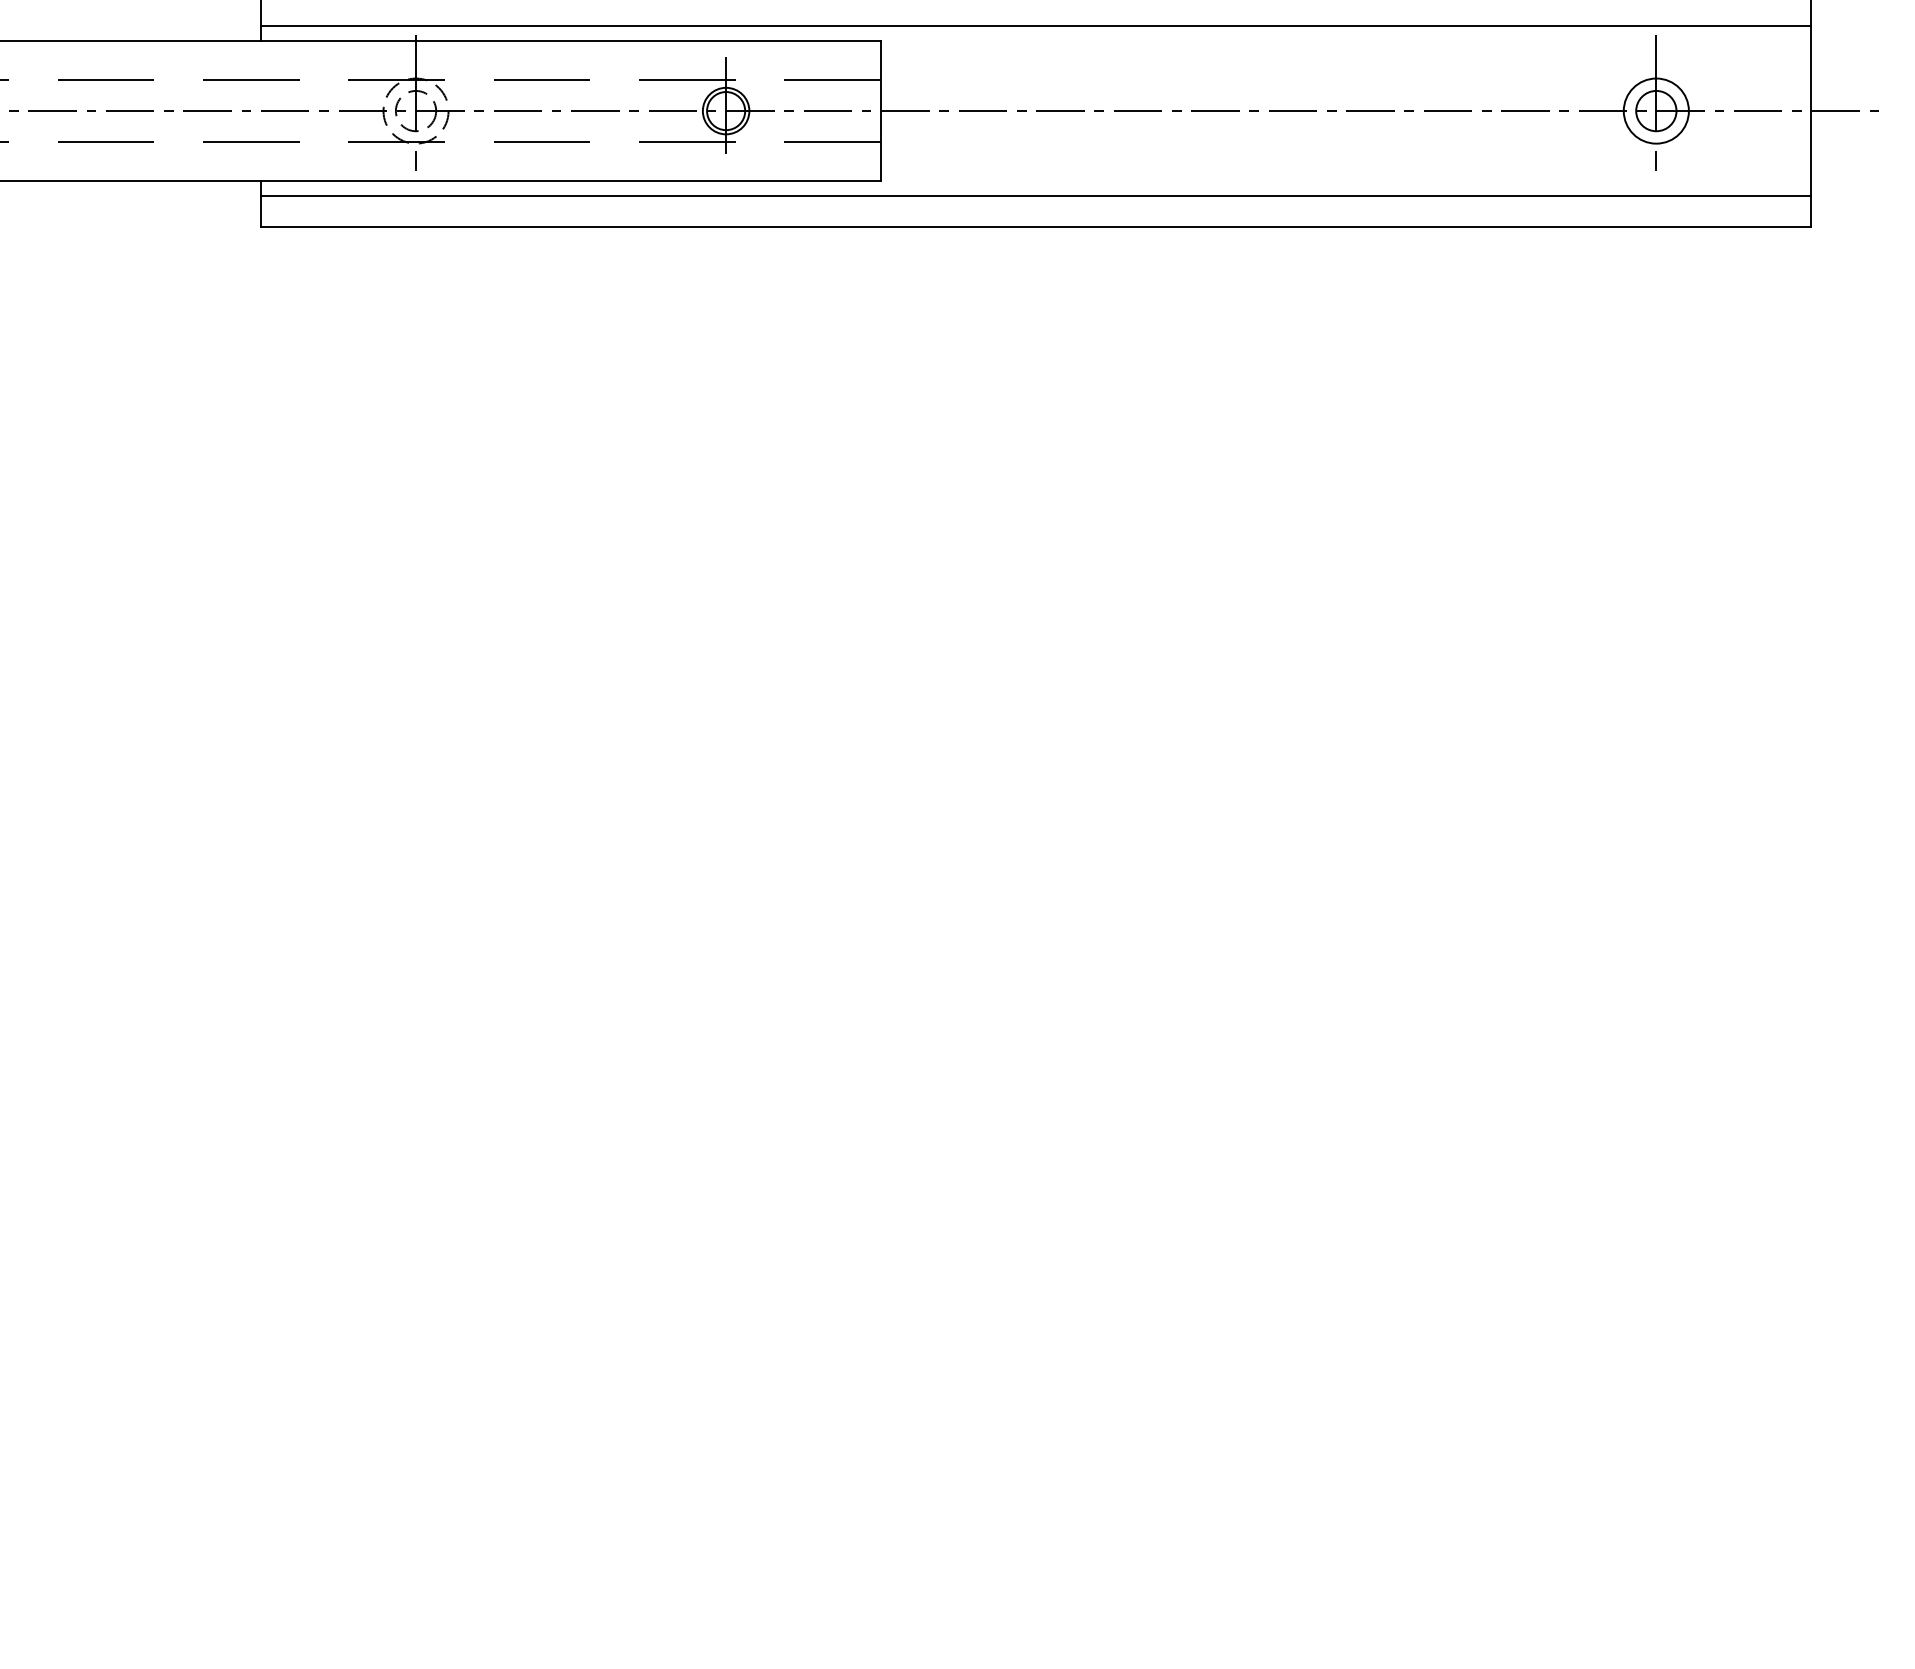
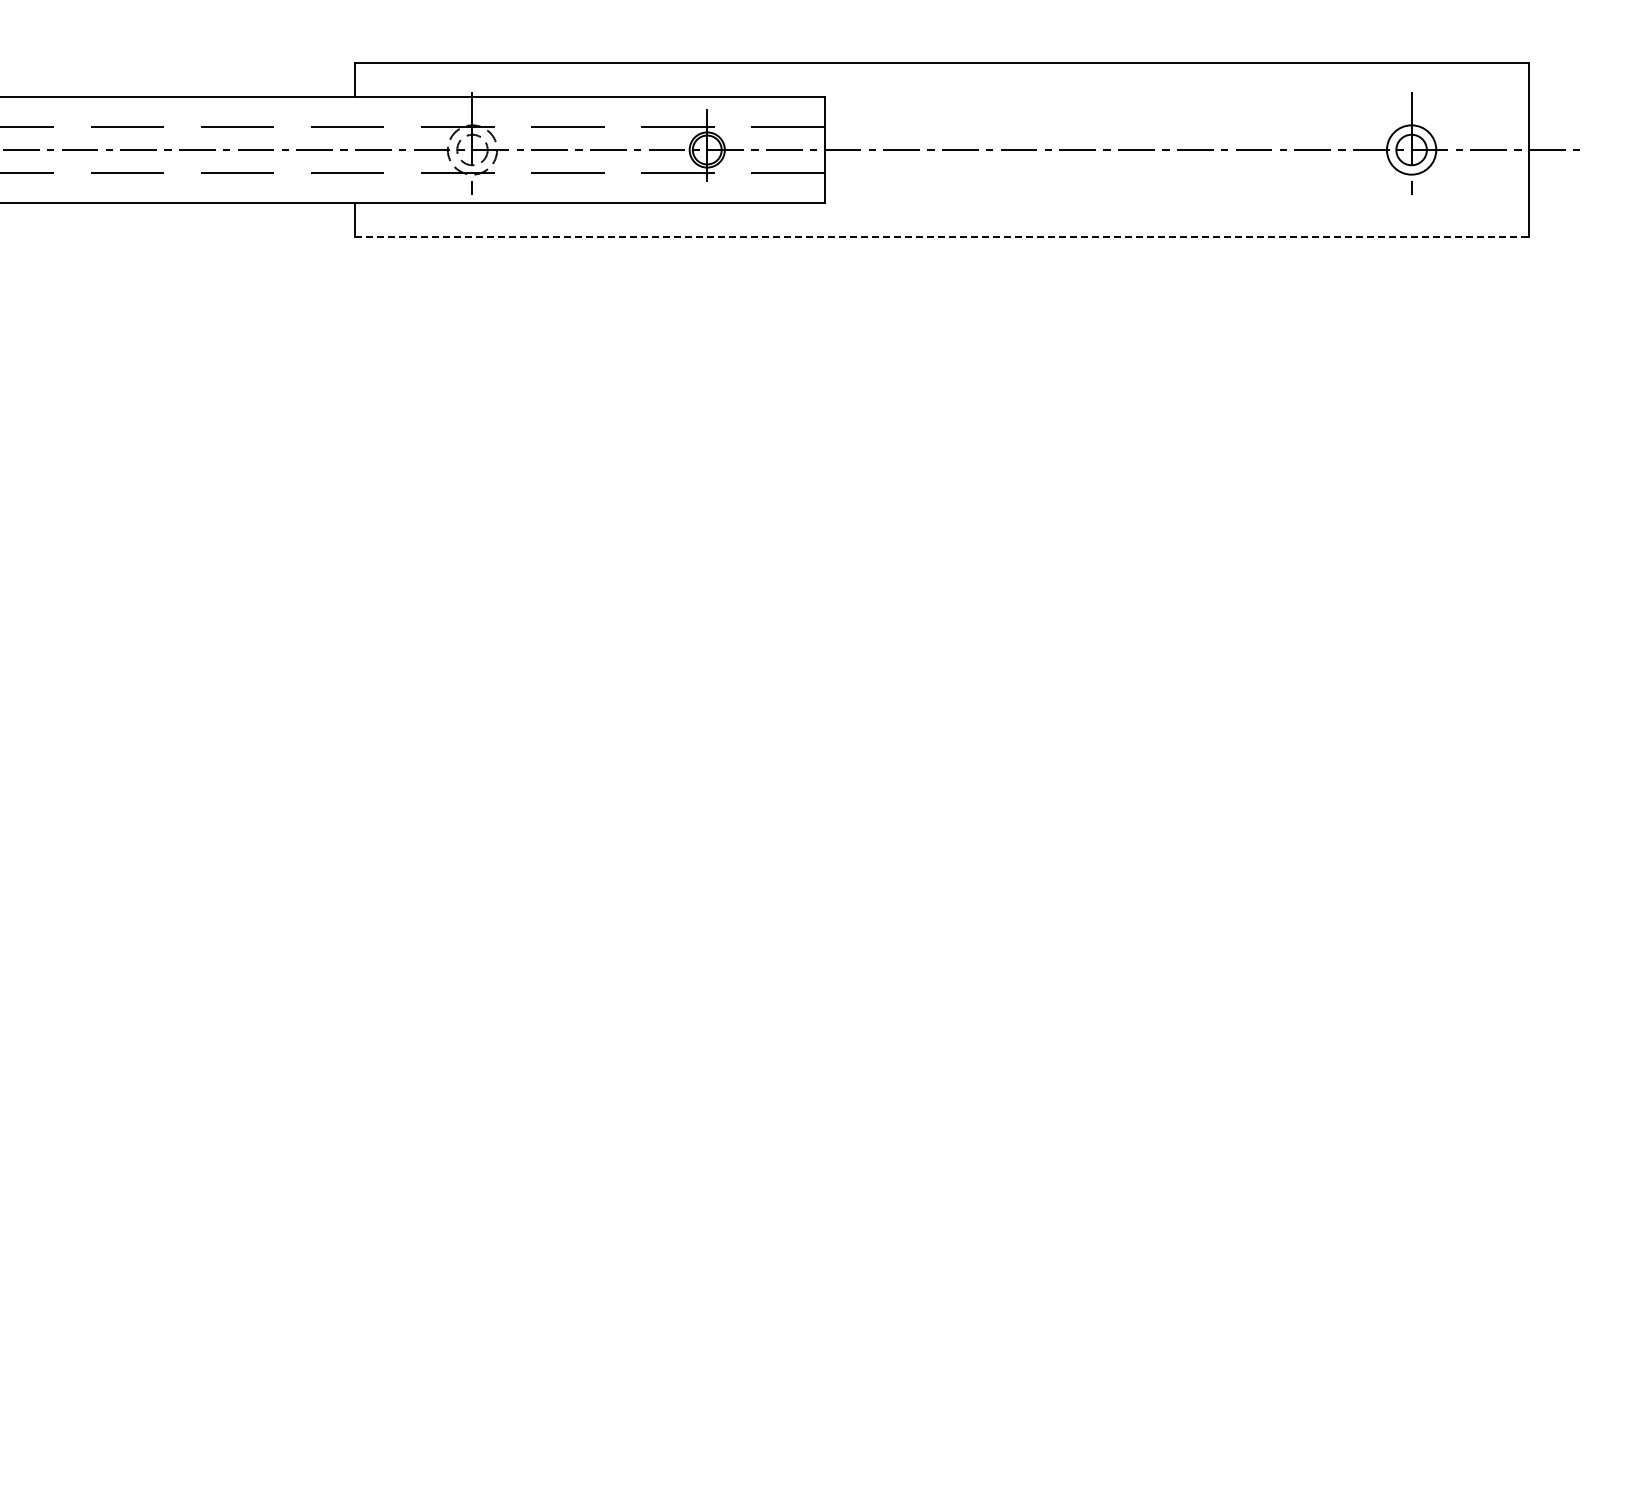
line: (1036, 25) -> (942, 85), removed
line: (1036, 196) -> (942, 214), removed
line: (1036, 226) -> (942, 237), solid -> dashed

